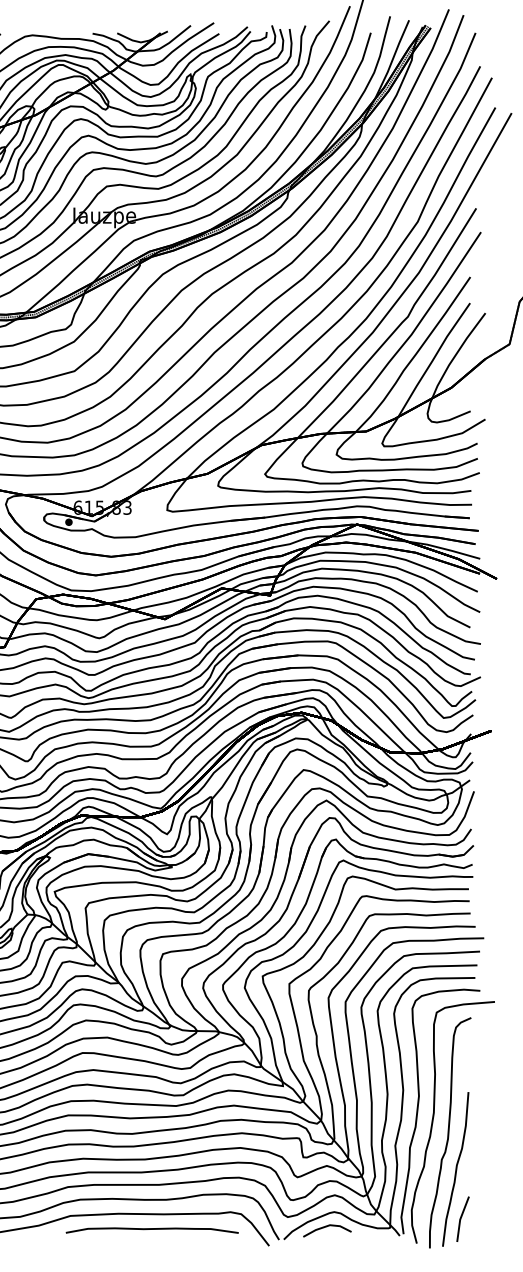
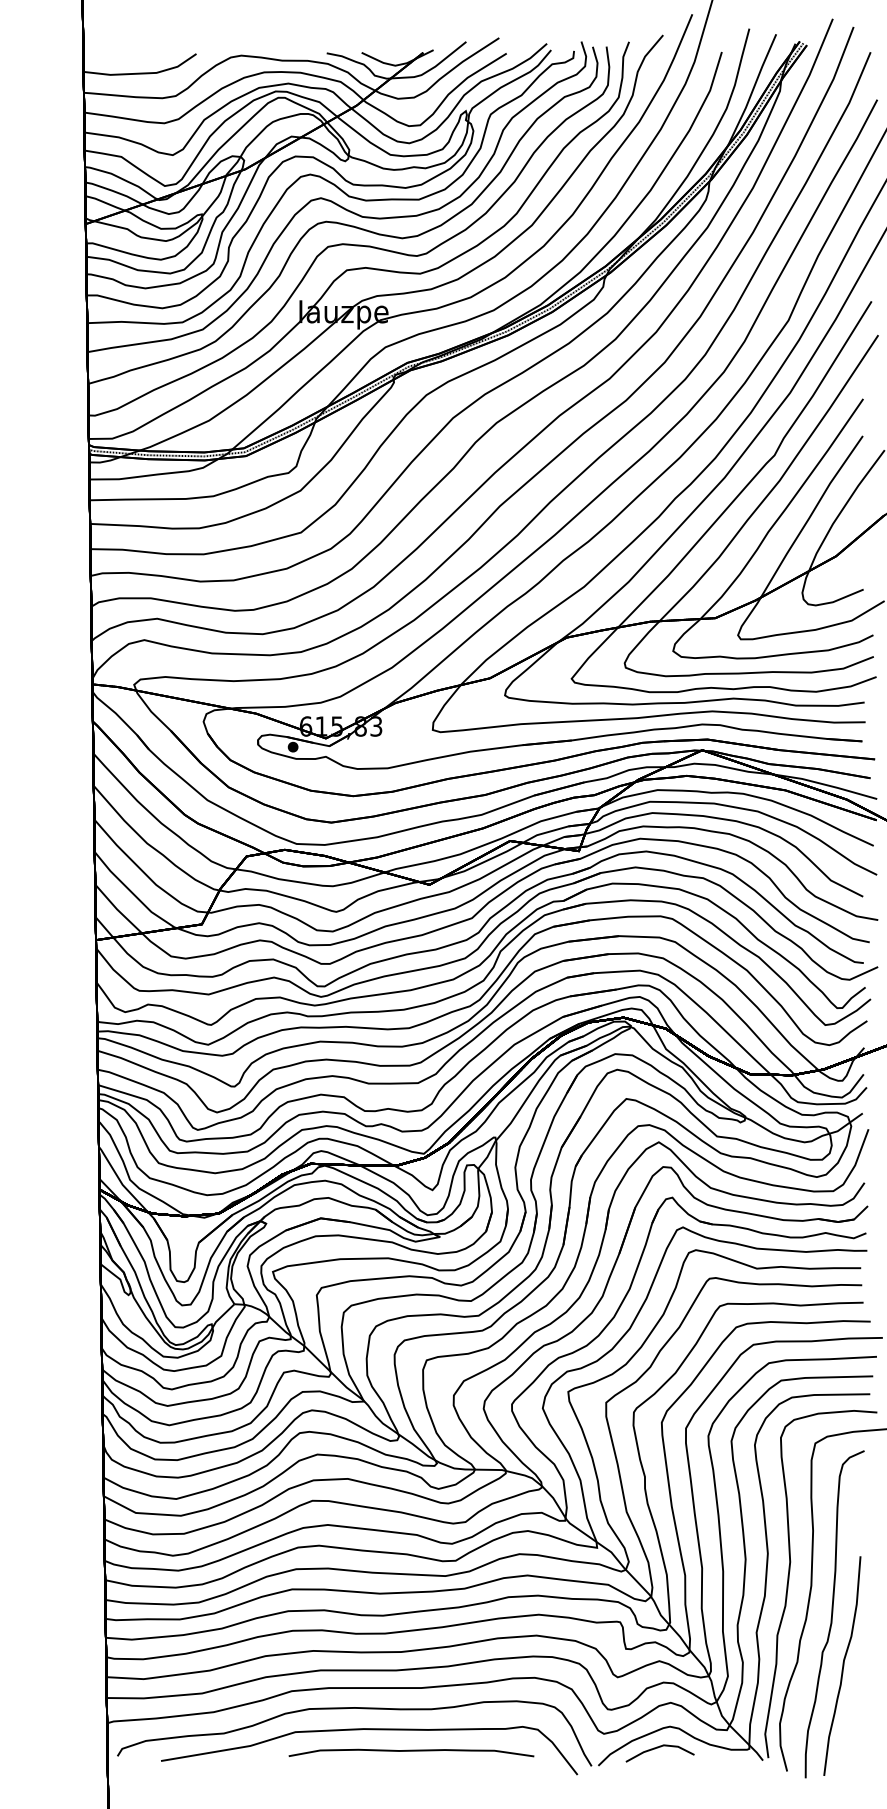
line: (461, 1218) -> (850, 1736), removed

